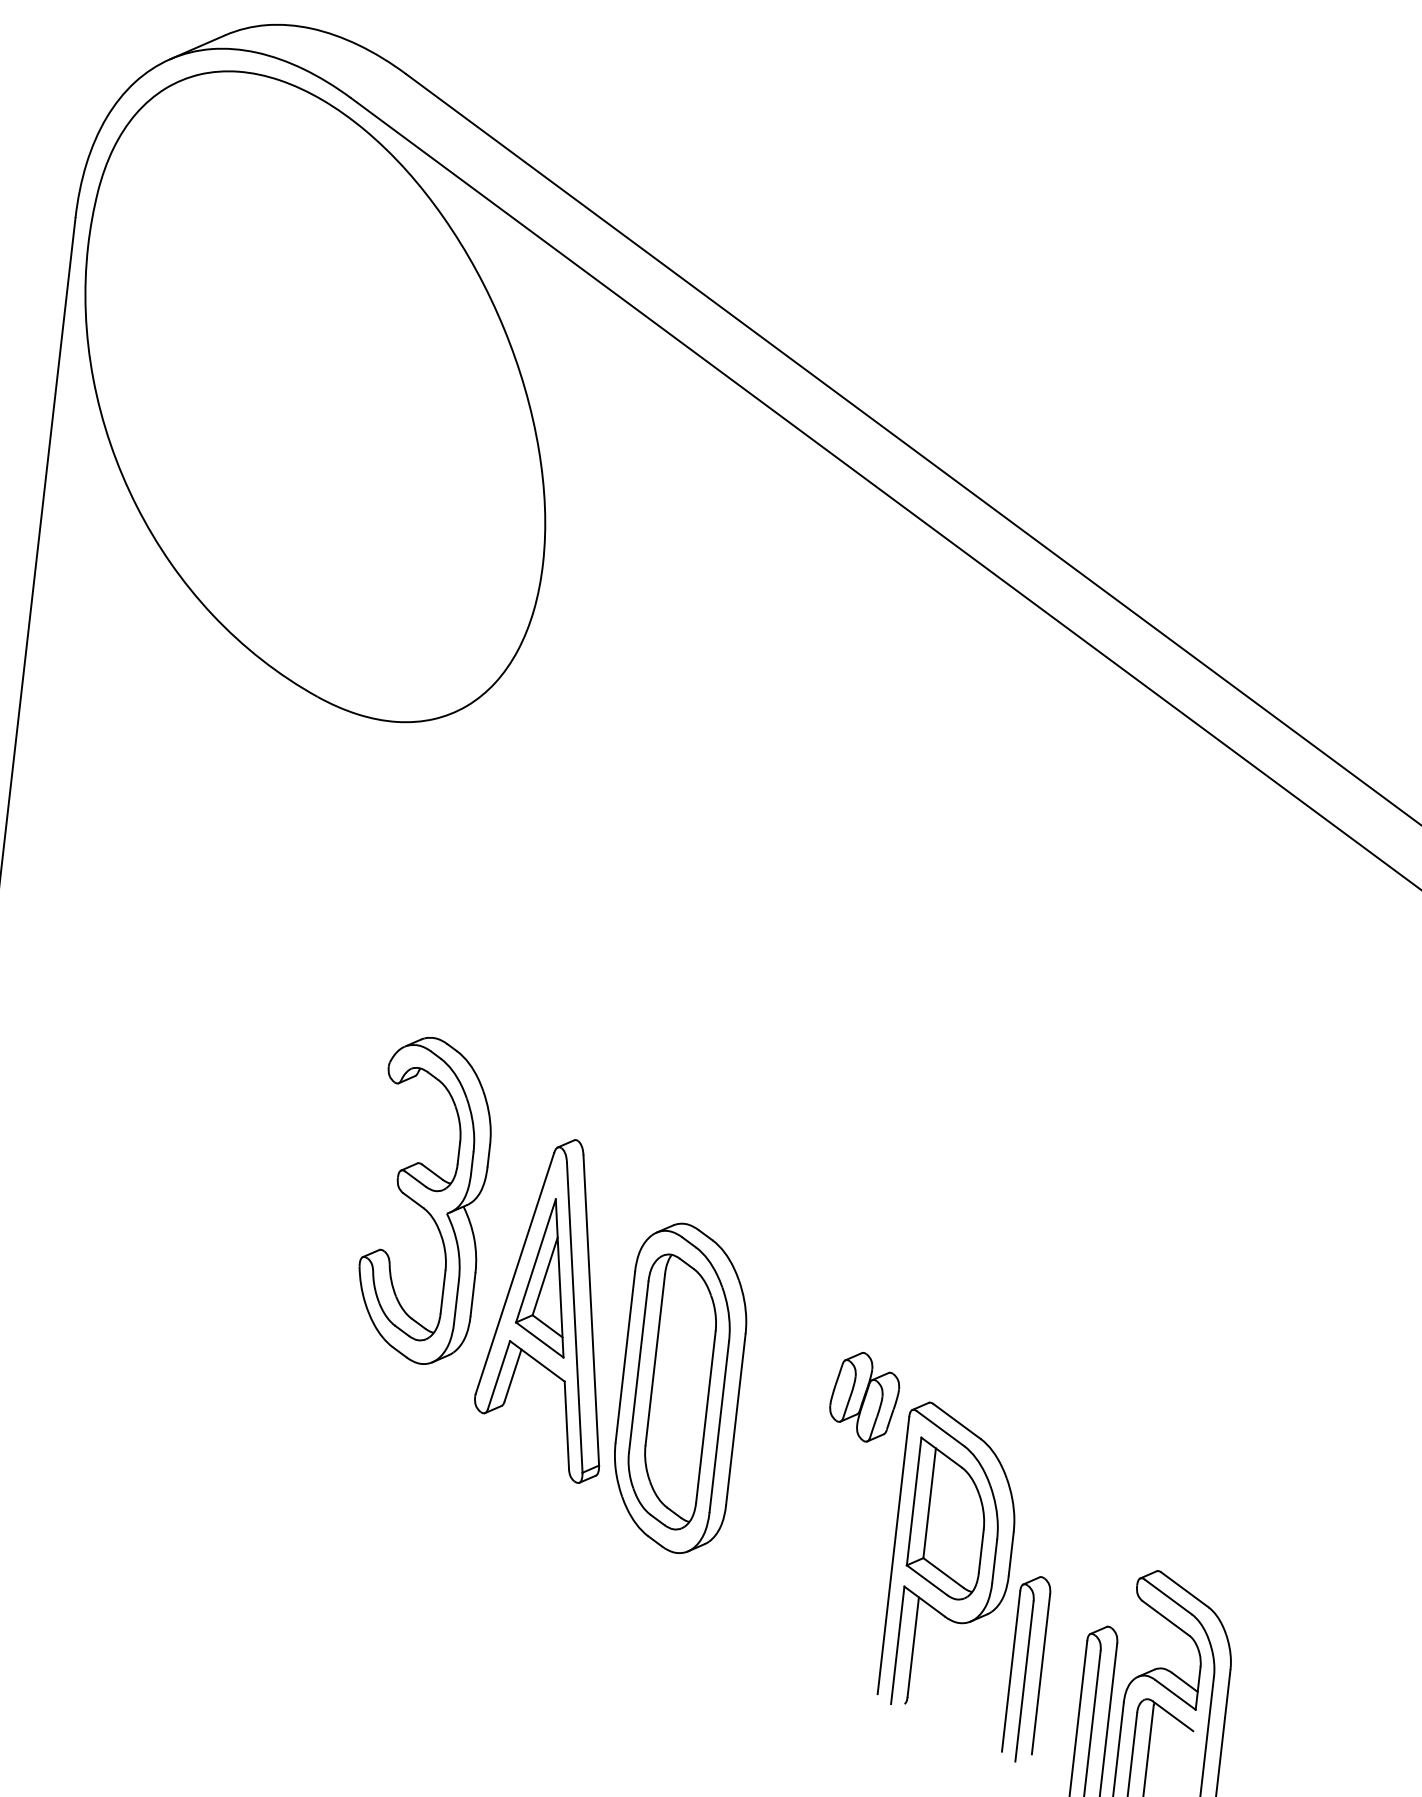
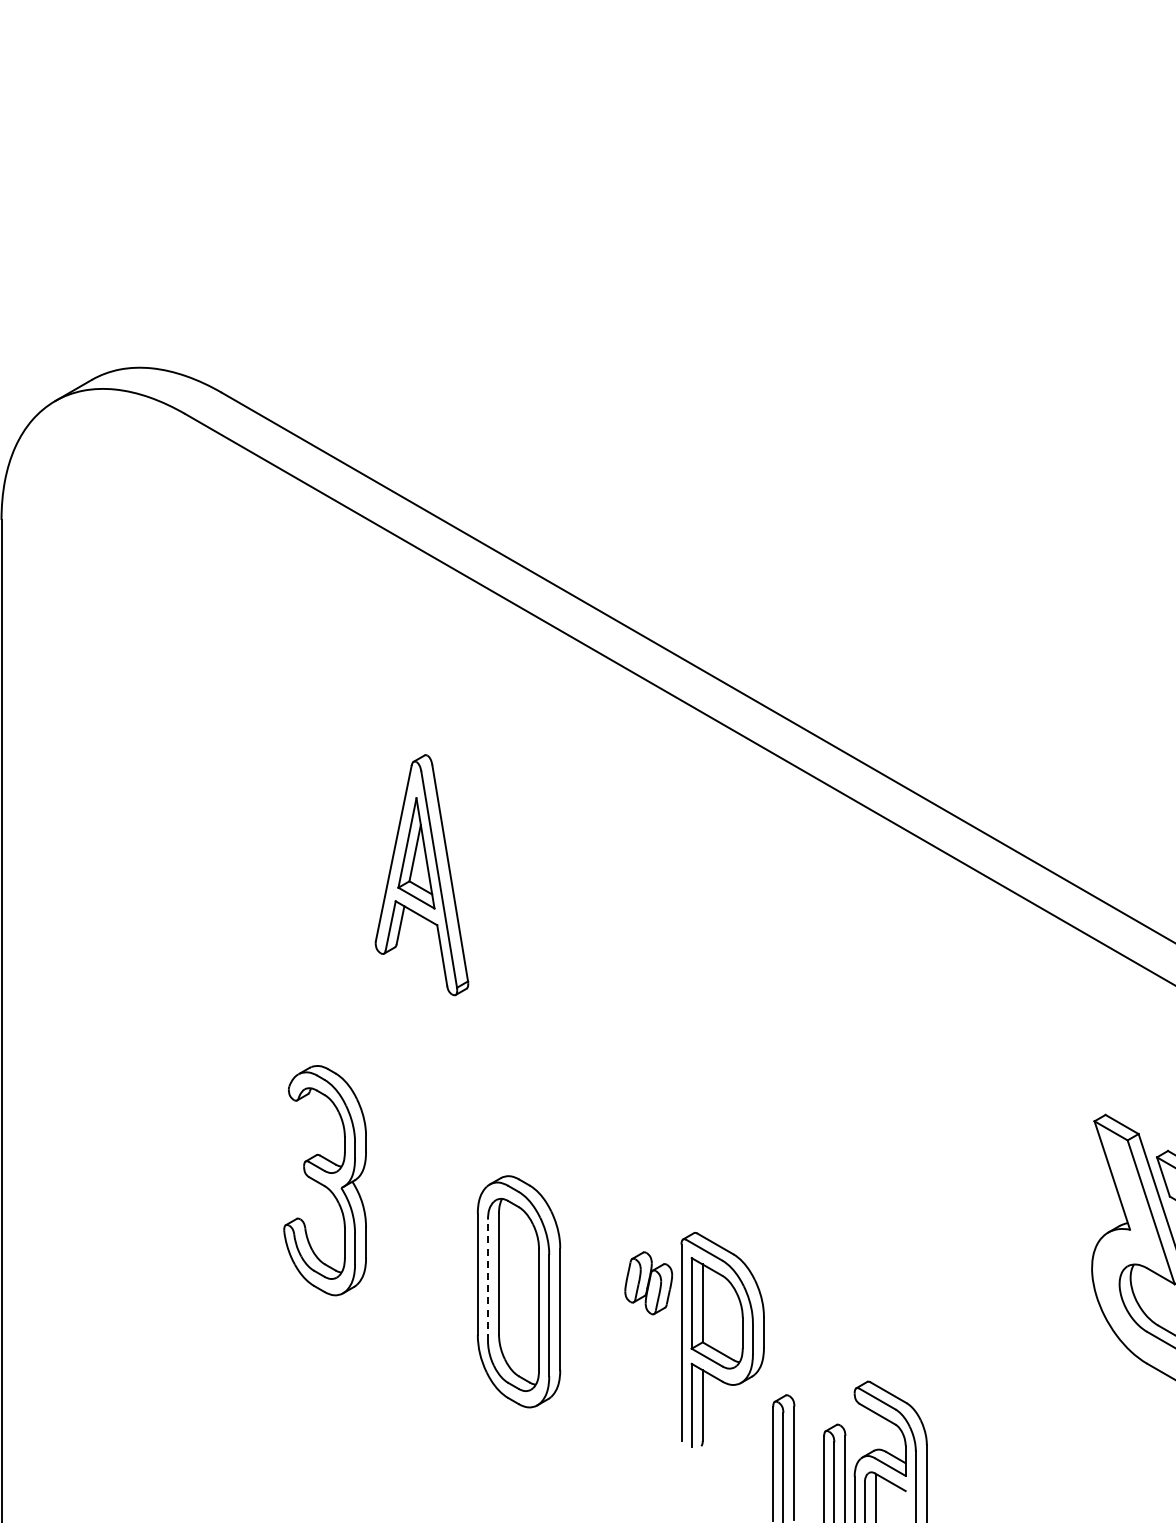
part: (316, 396) -> (184, 625), removed
part: (550, 1308) -> (421, 875), moved
line: (639, 1367) -> (488, 1280), solid -> dashed
part: (951, 1557) -> (722, 1339), moved

